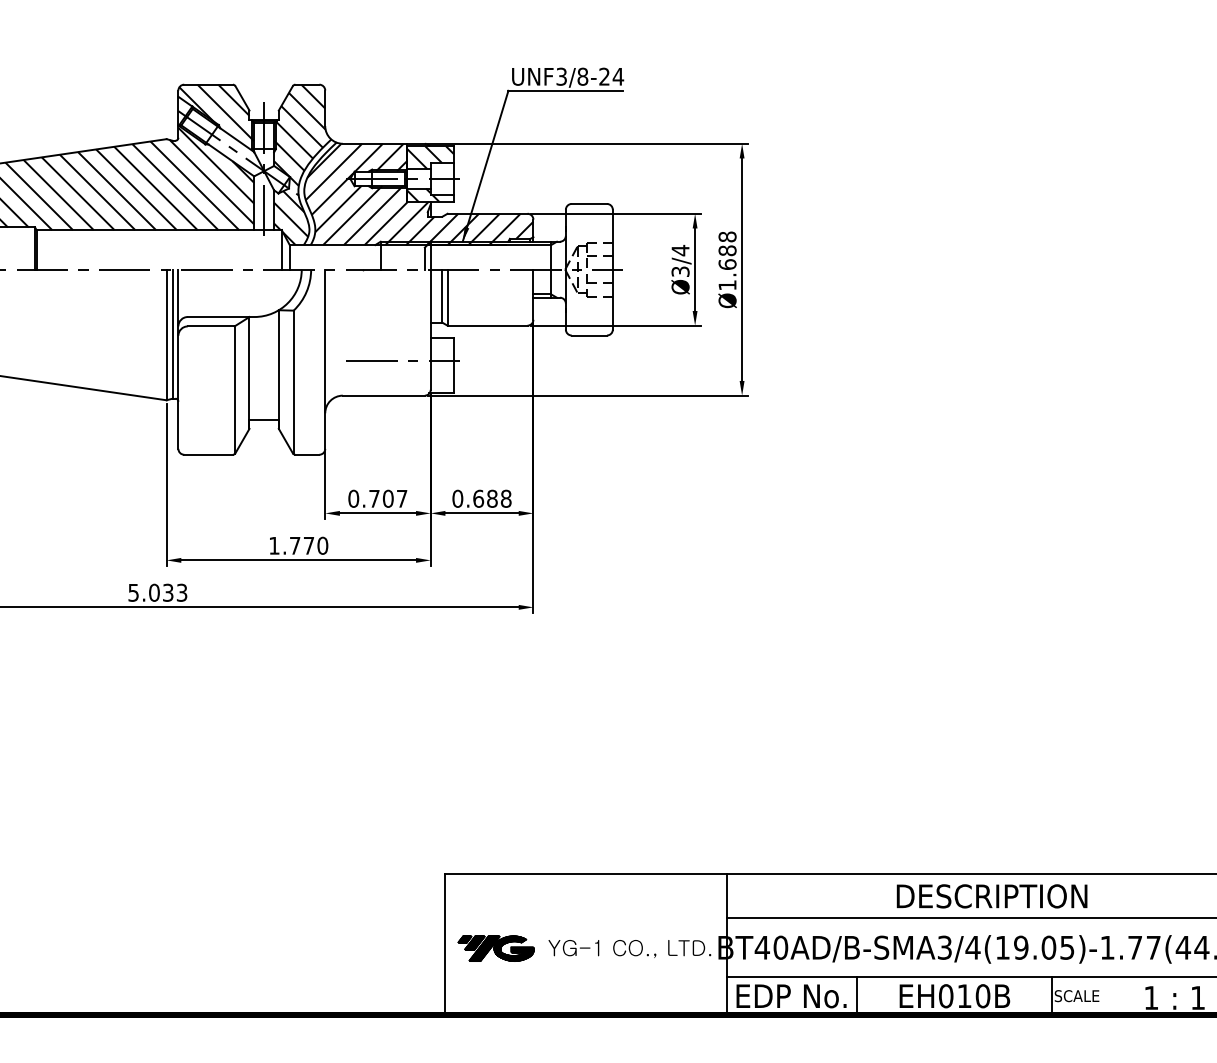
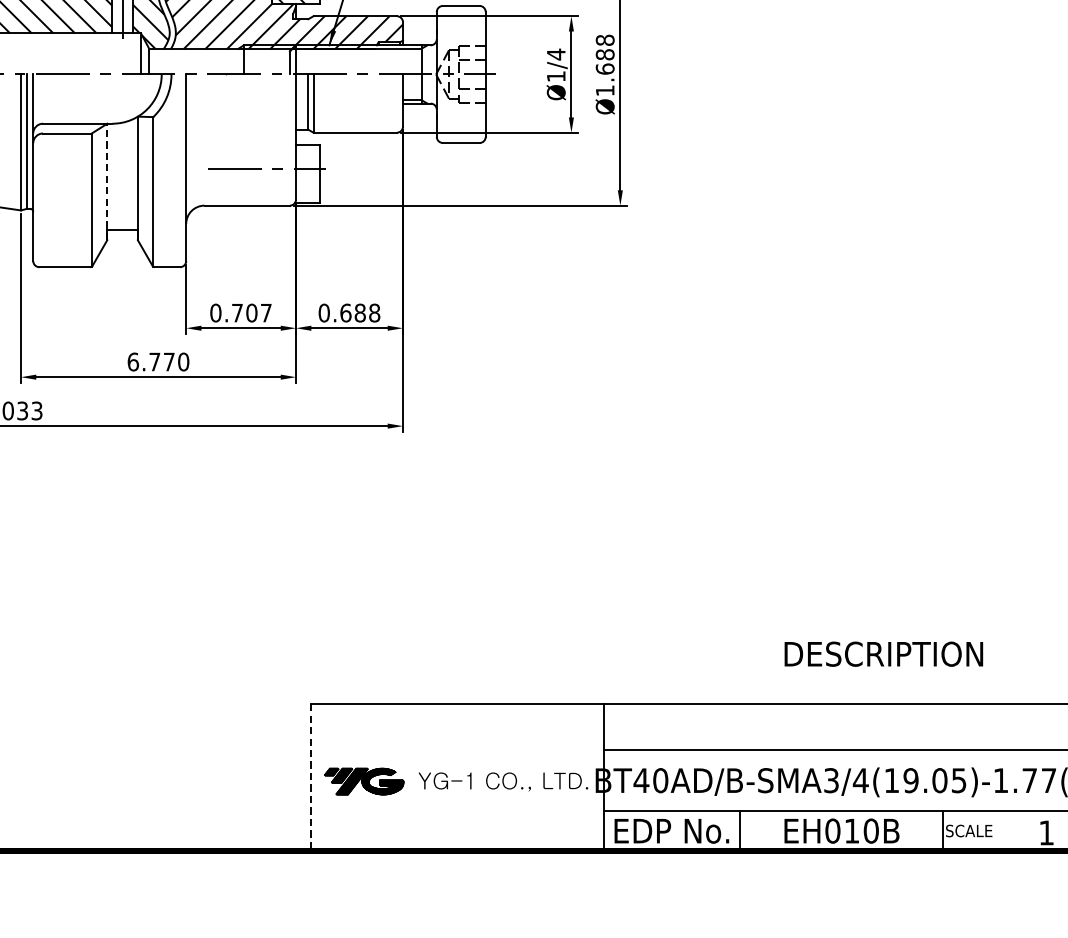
text: (680, 271) -> (556, 76), Ø3/4 -> Ø1/4
line: (249, 372) -> (107, 181), solid -> dashed
text: (274, 545) -> (133, 361), 1.770 -> 6.770
text: (991, 896) -> (883, 654), moved
line: (445, 945) -> (311, 778), solid -> dashed

